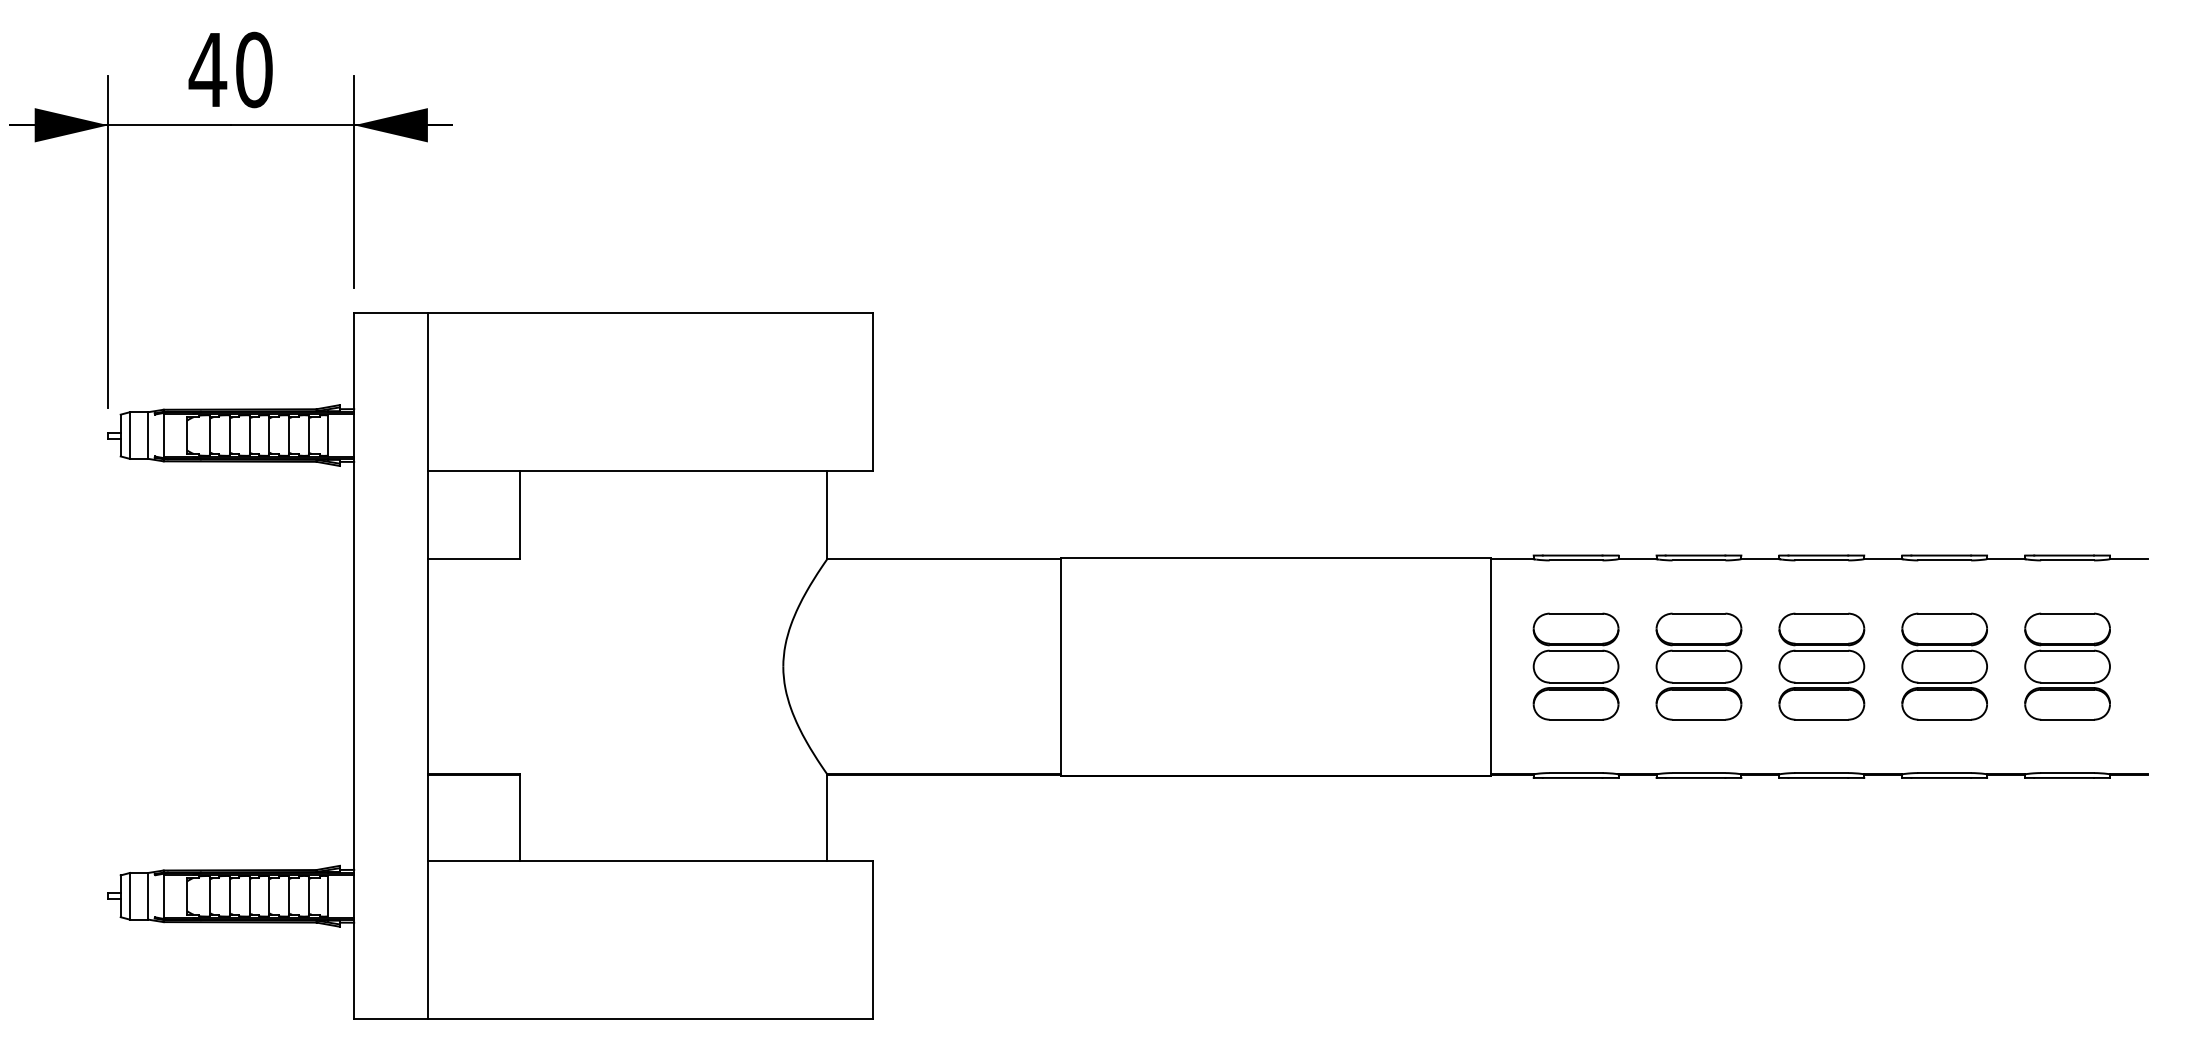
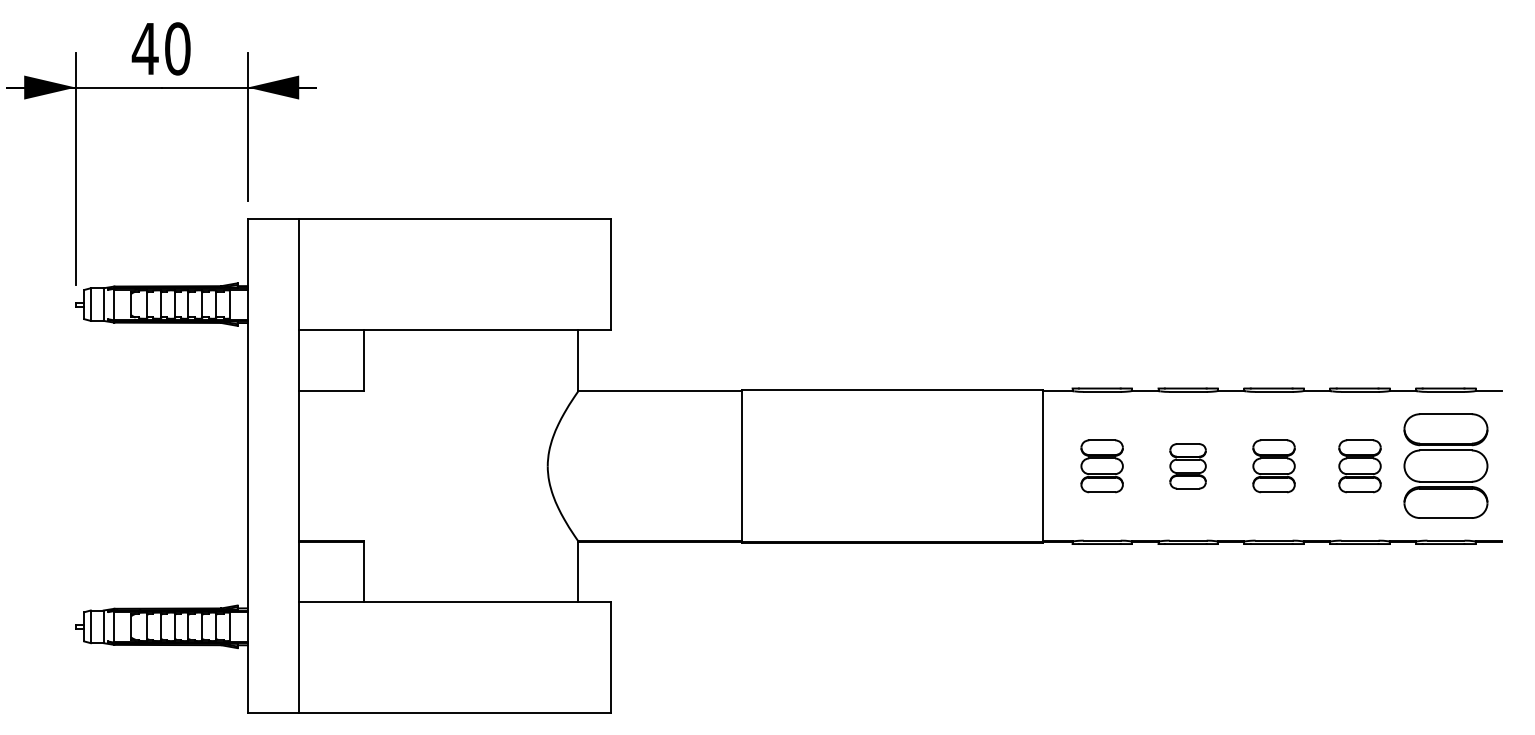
part: (1575, 667) -> (1101, 466), size x0.7
part: (1698, 667) -> (1187, 466), size x0.6
part: (1820, 667) -> (1273, 466), size x0.7
part: (1943, 667) -> (1359, 466), size x0.7
part: (2066, 667) -> (1445, 466), size x1.4

